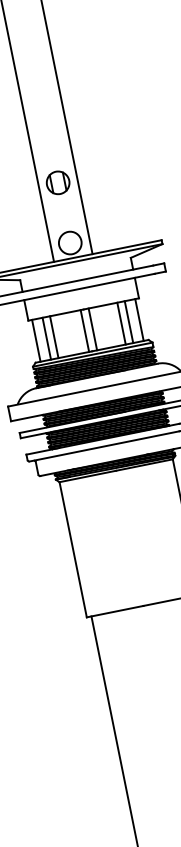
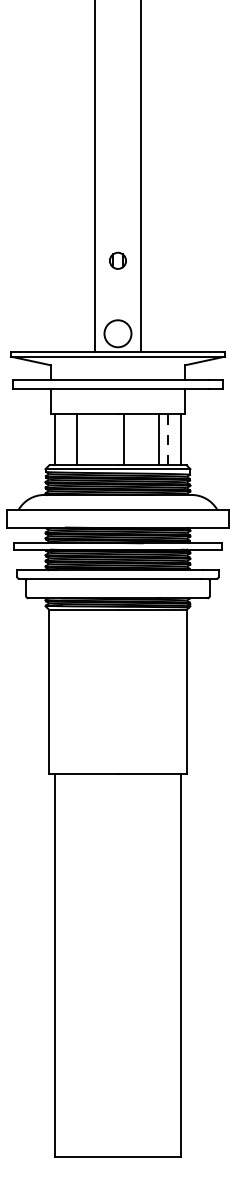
part: (57, 182) -> (117, 260), size x0.6
line: (128, 321) -> (167, 439), solid -> dashed
line: (84, 330) -> (114, 439), removed
line: (47, 338) -> (68, 439), removed

